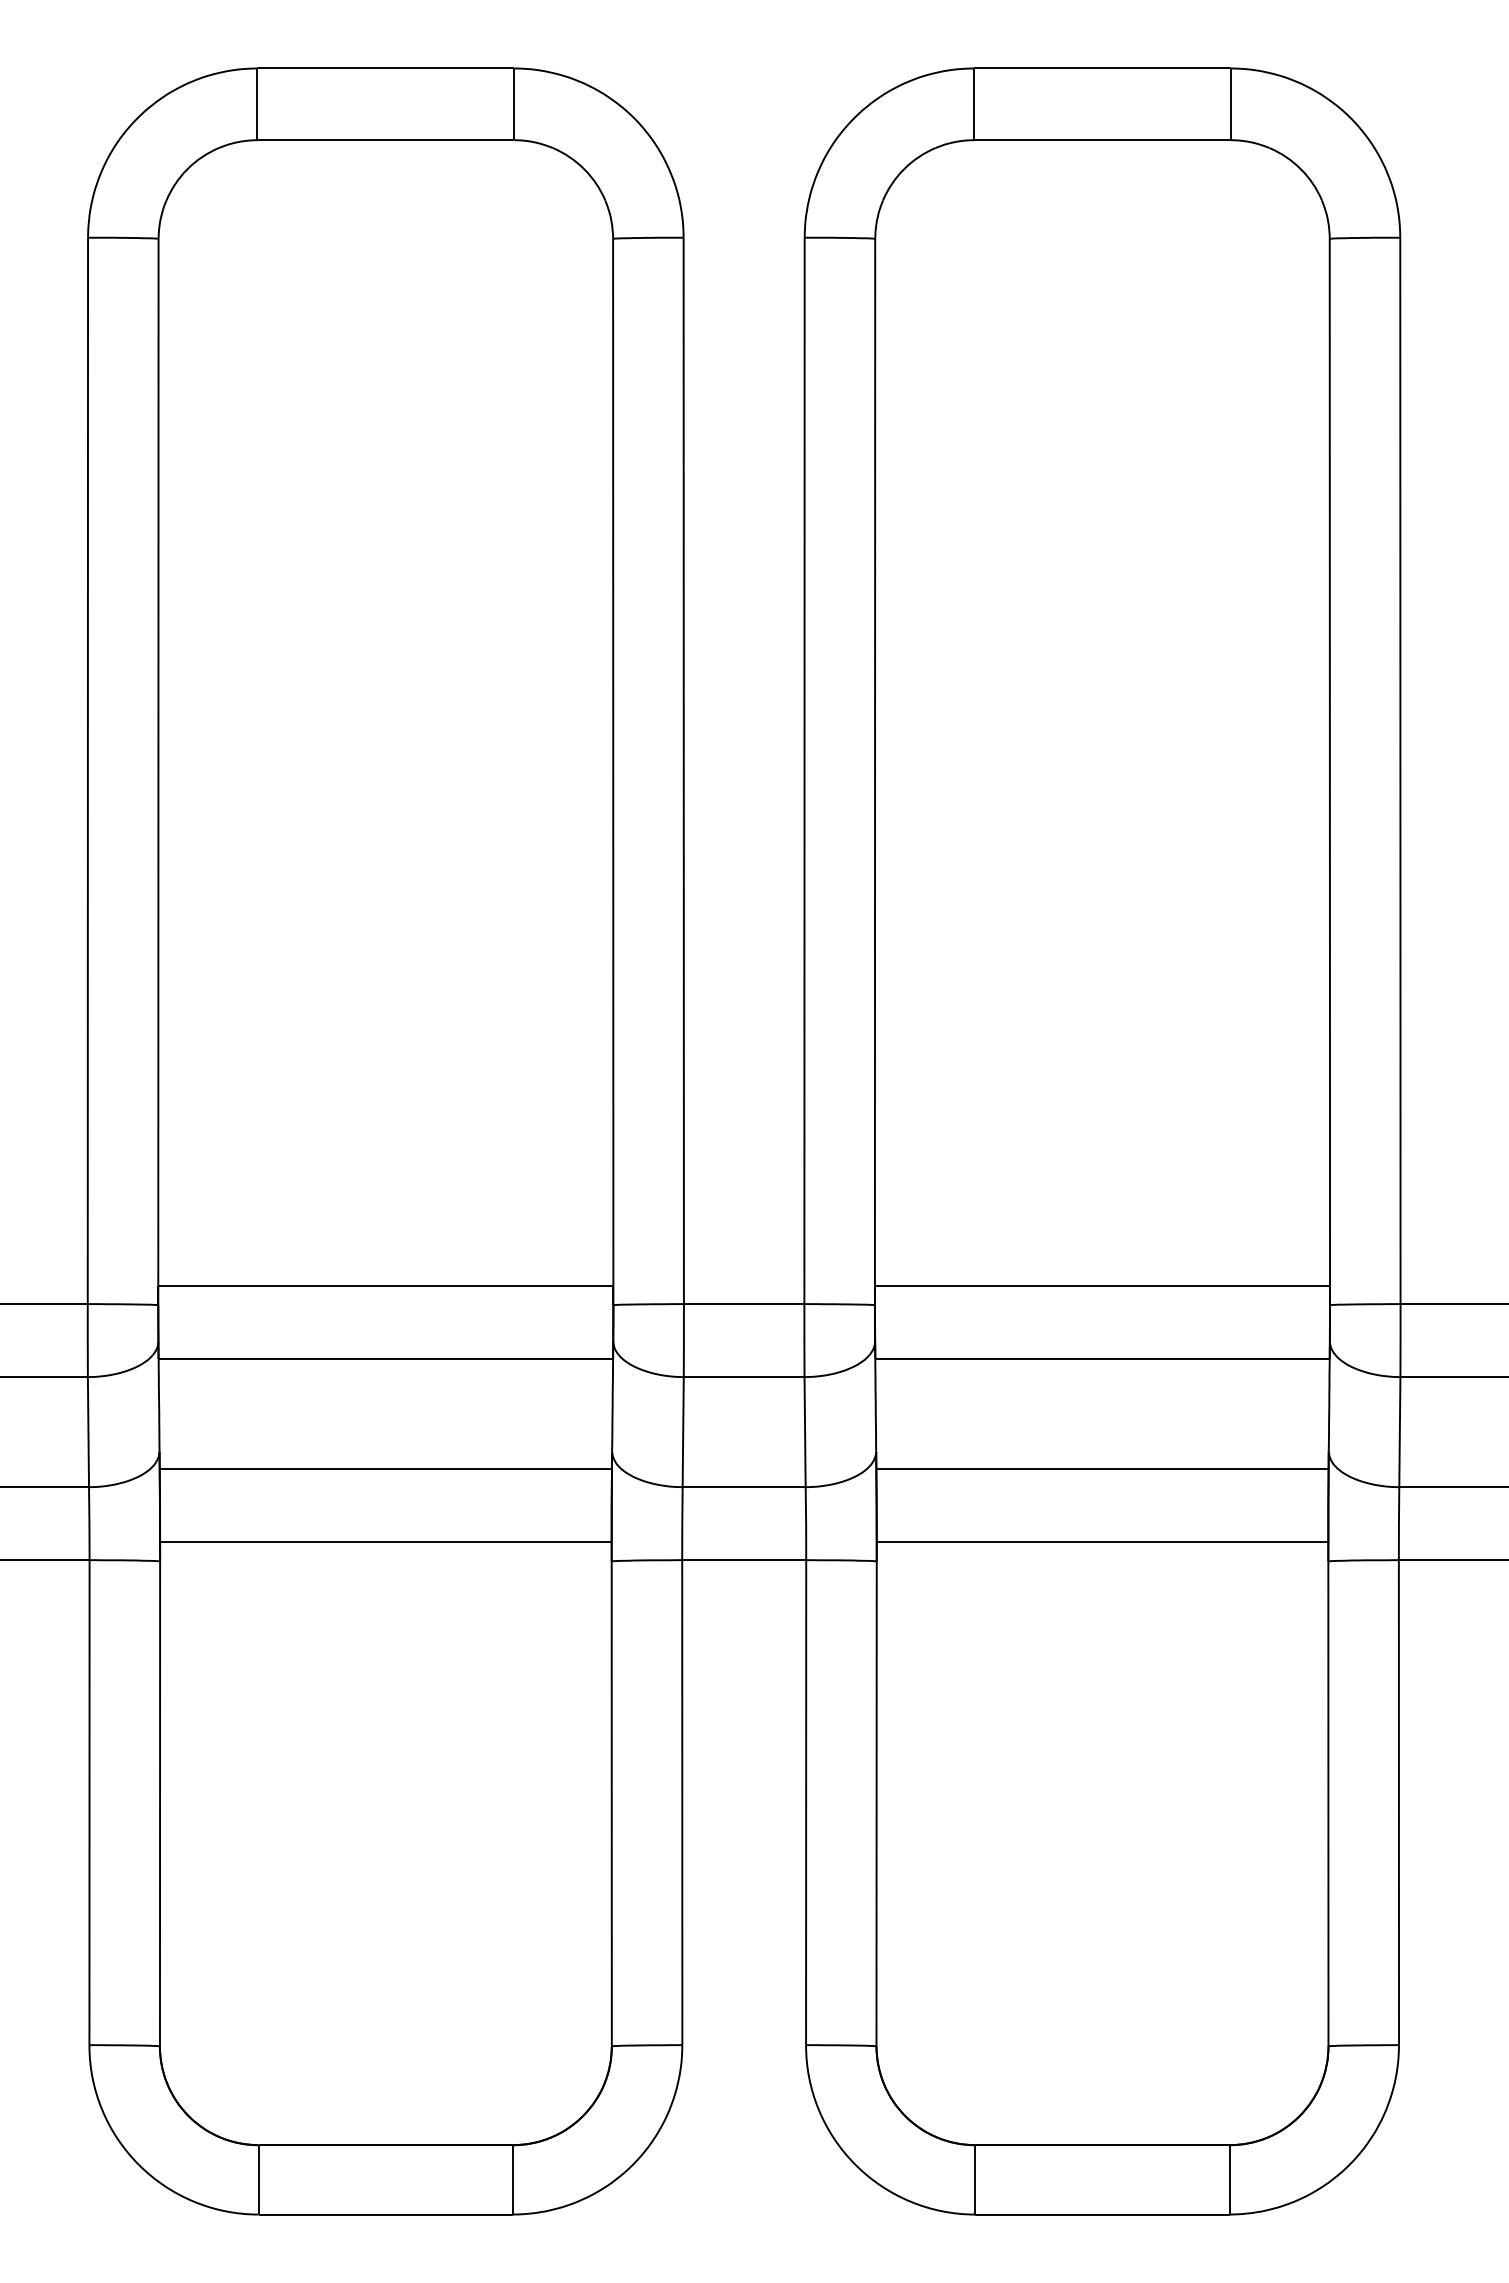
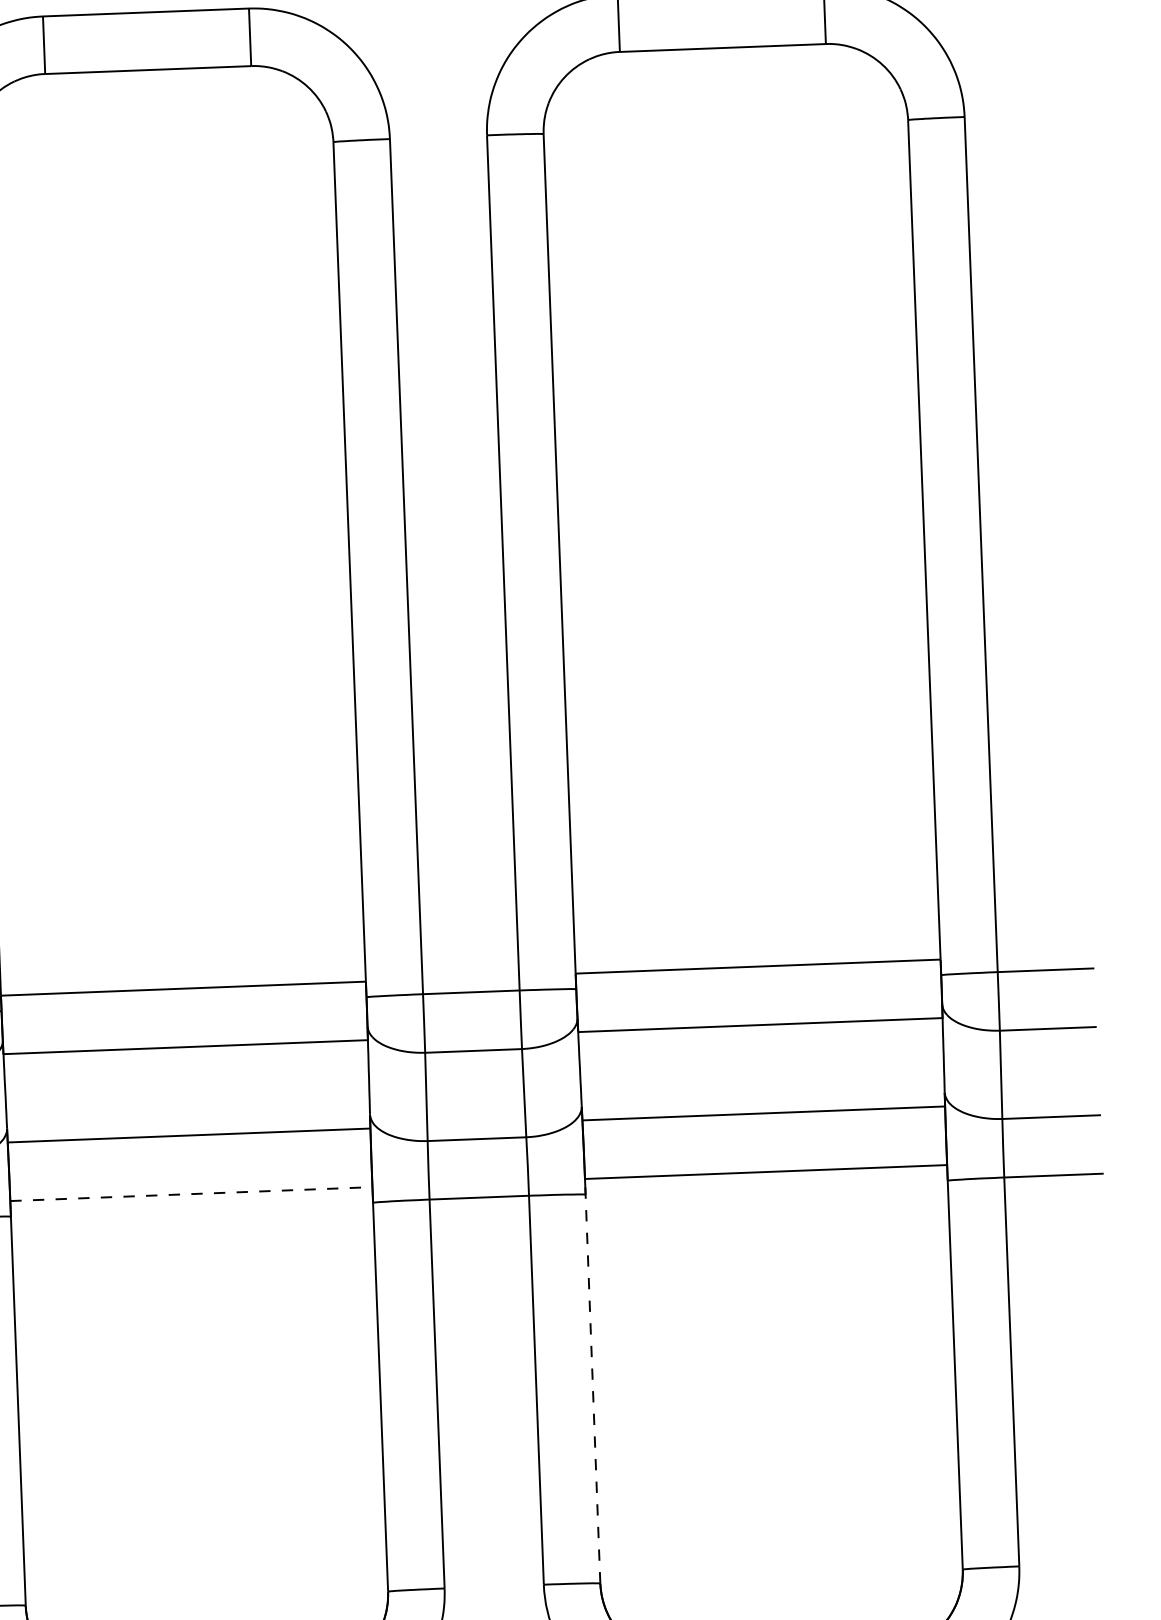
line: (385, 1541) -> (191, 1193), solid -> dashed
line: (876, 1793) -> (592, 1380), solid -> dashed

